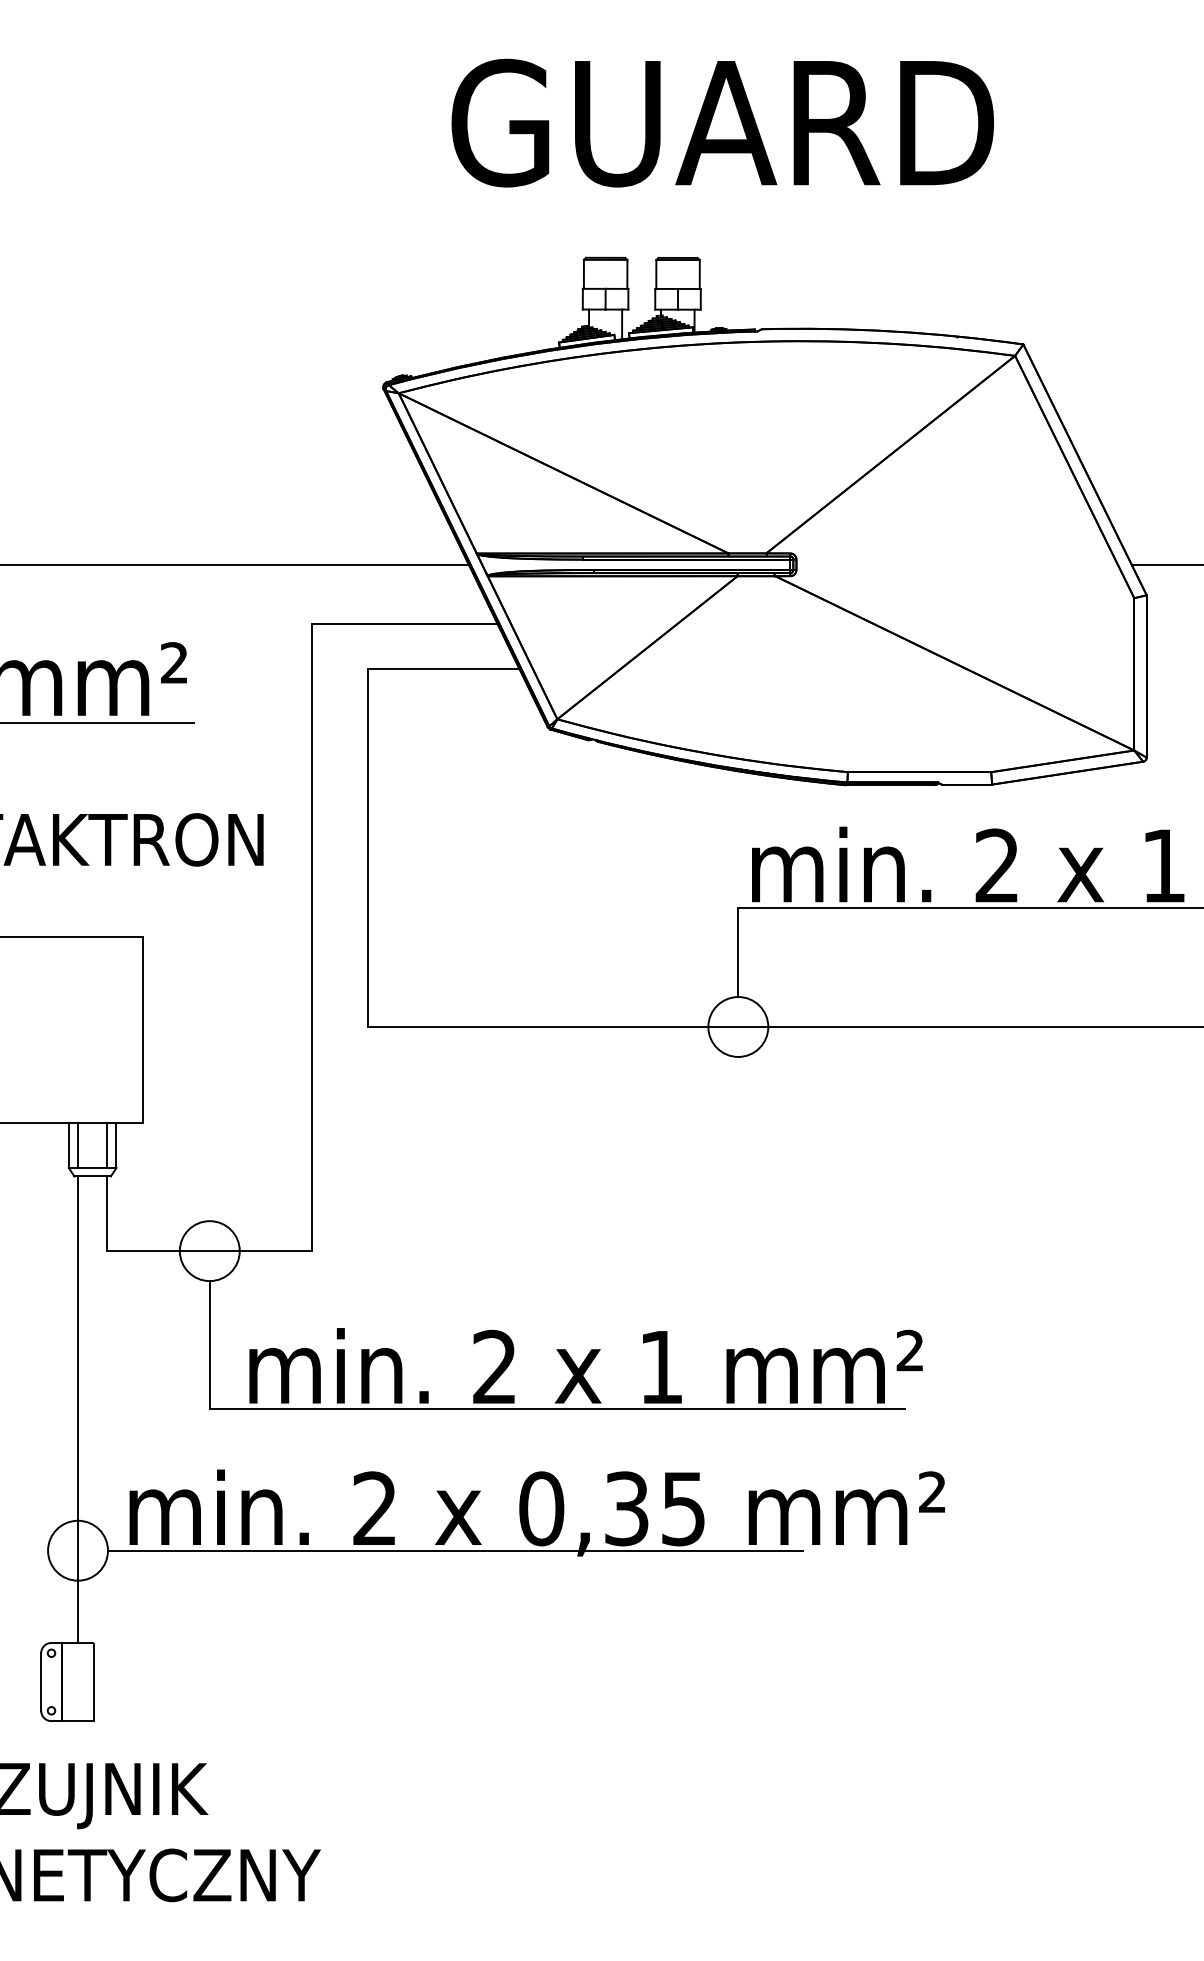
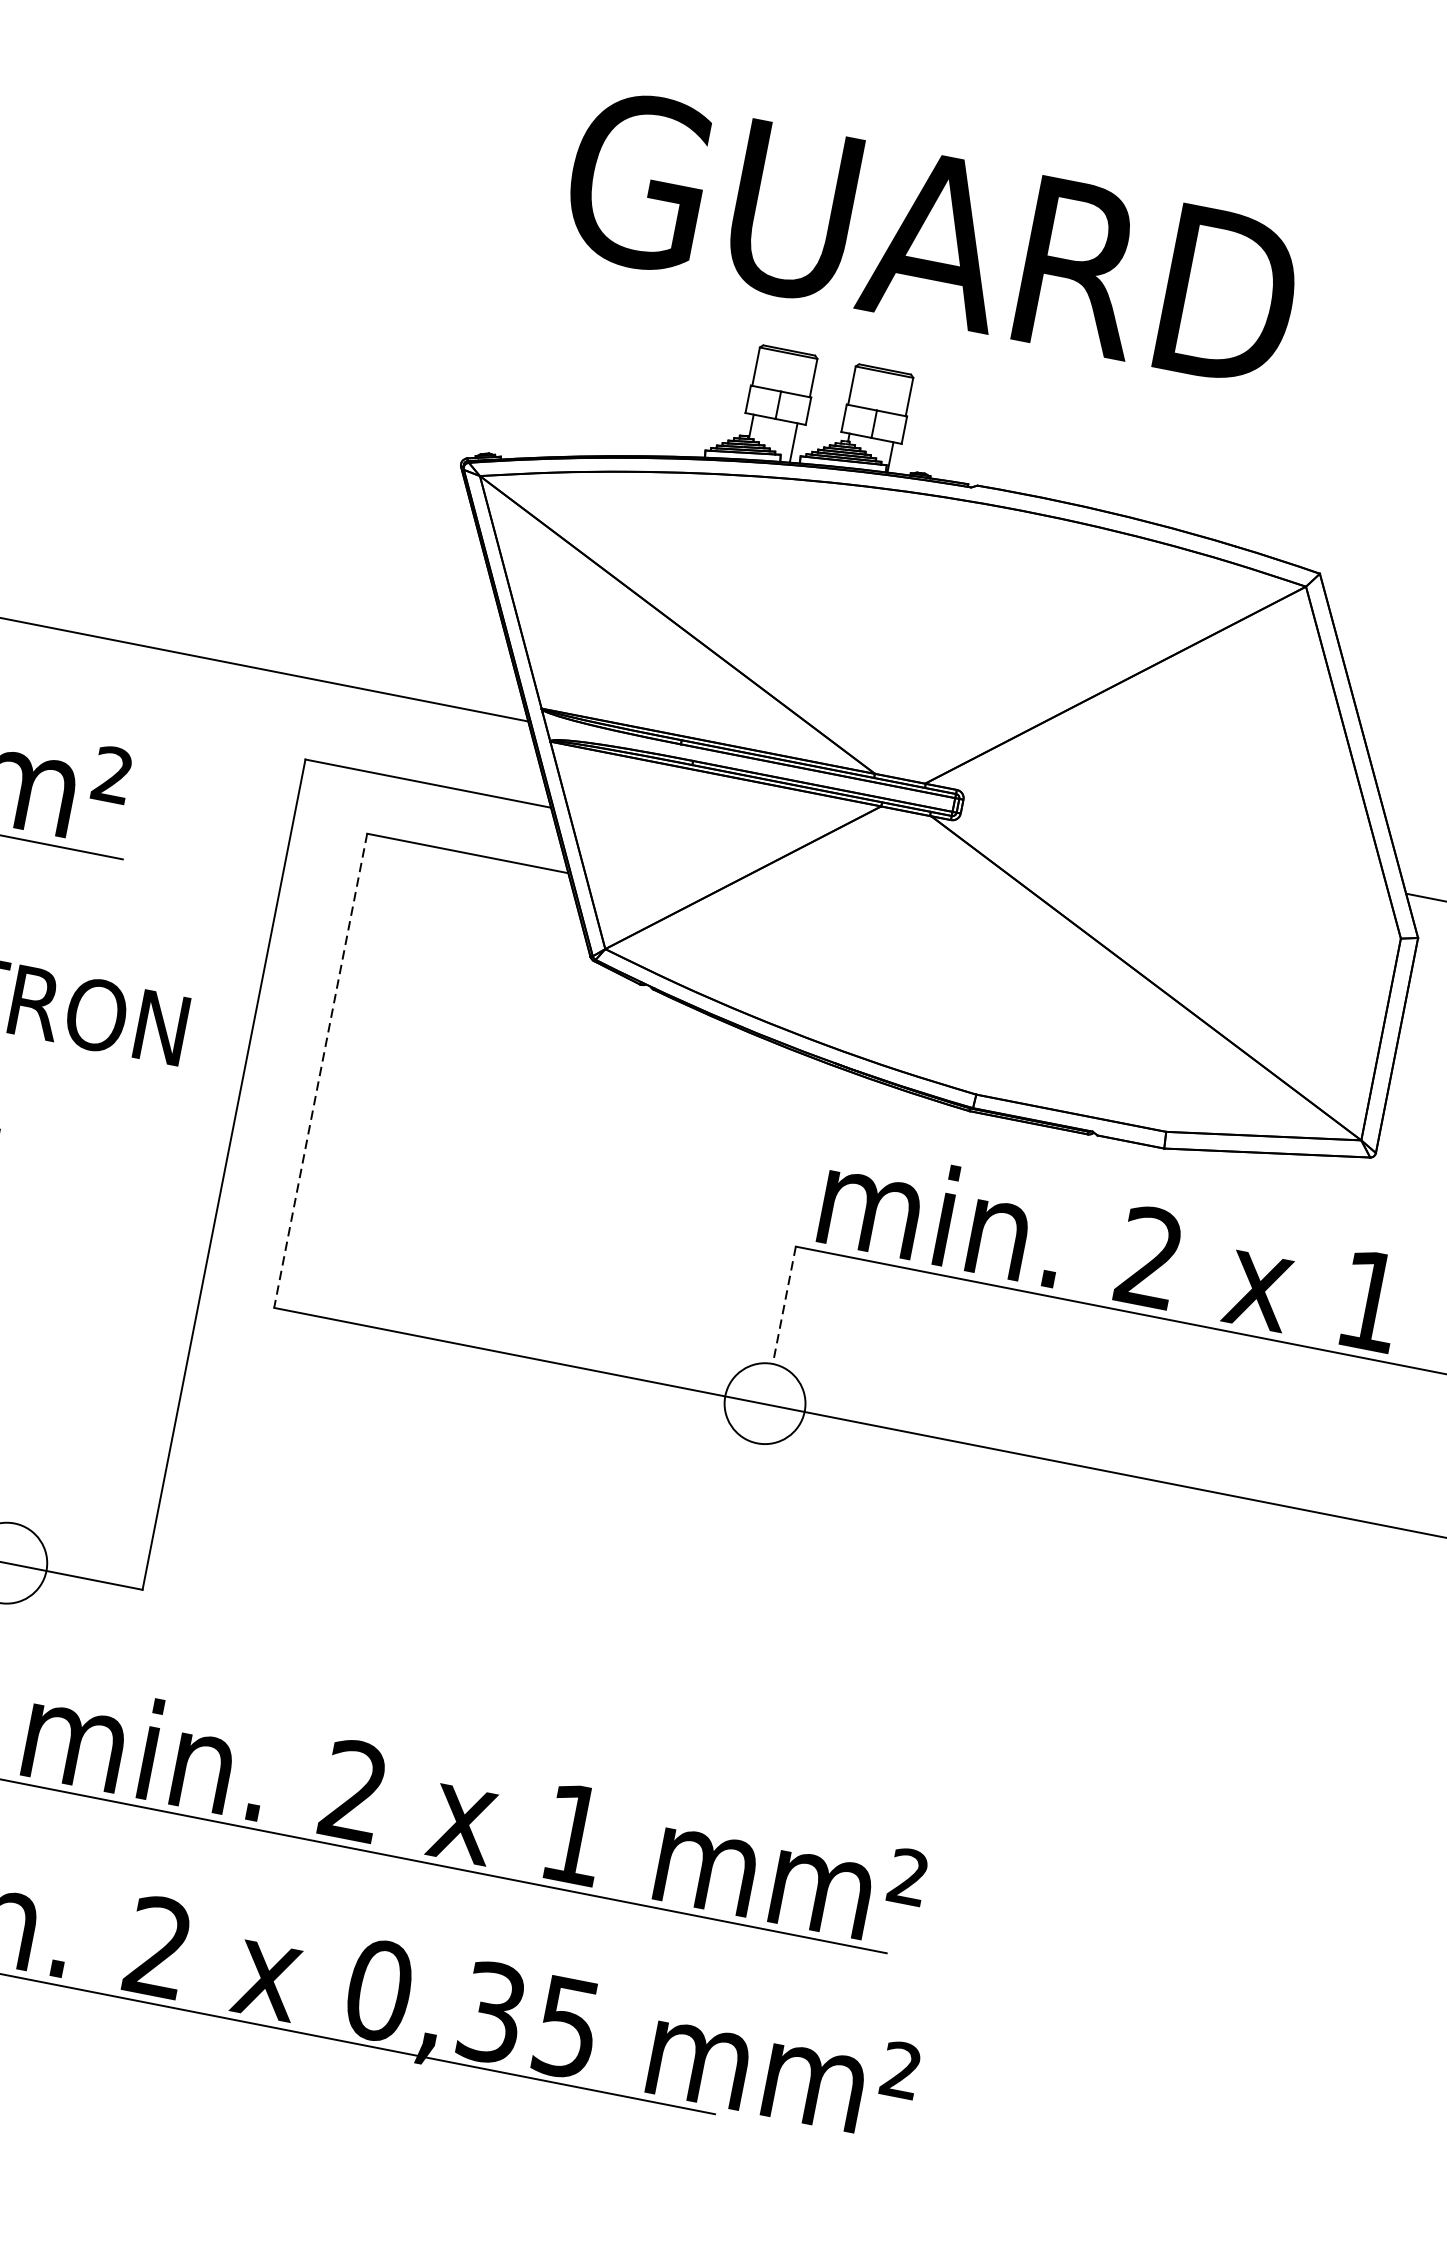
text: (722, 122) -> (932, 237), moved
line: (367, 848) -> (320, 1070), solid -> dashed
line: (738, 953) -> (784, 1306), solid -> dashed

